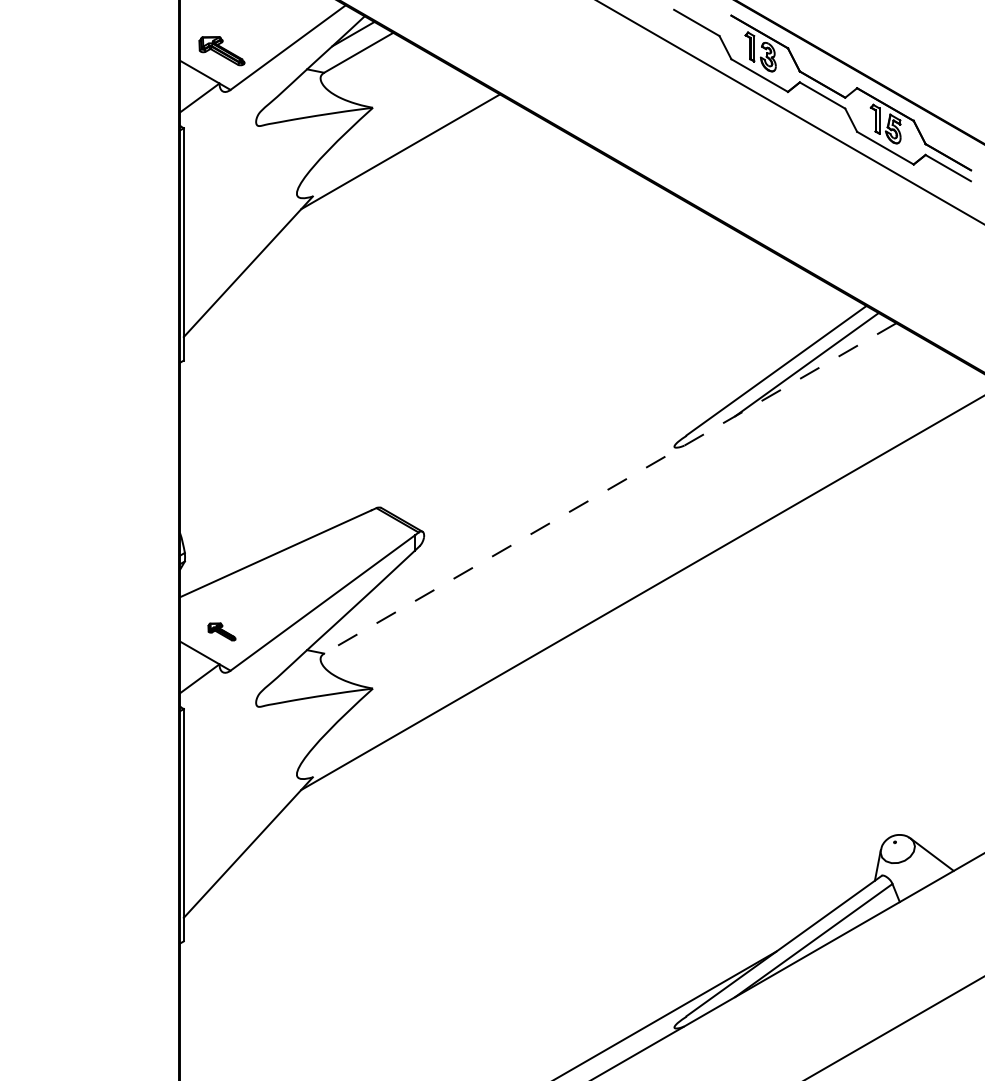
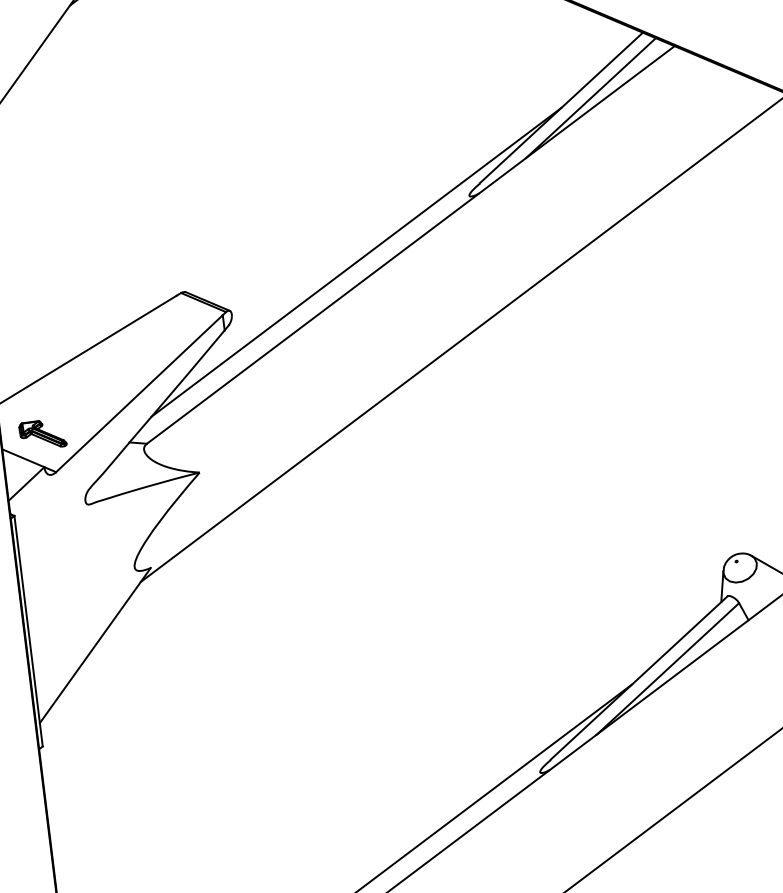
line: (609, 488) -> (410, 245), dashed -> solid
line: (554, 498) -> (356, 261), added
part: (221, 631) -> (42, 434), size x1.67

